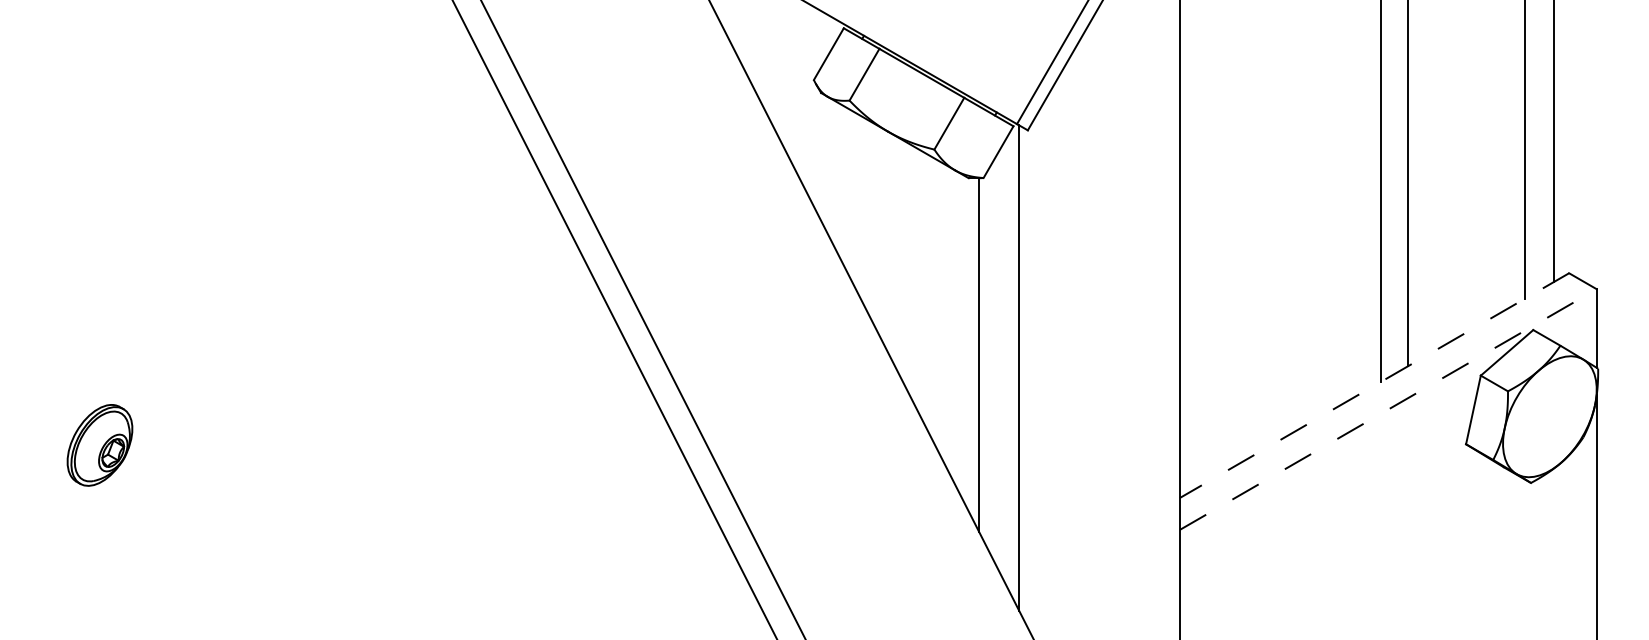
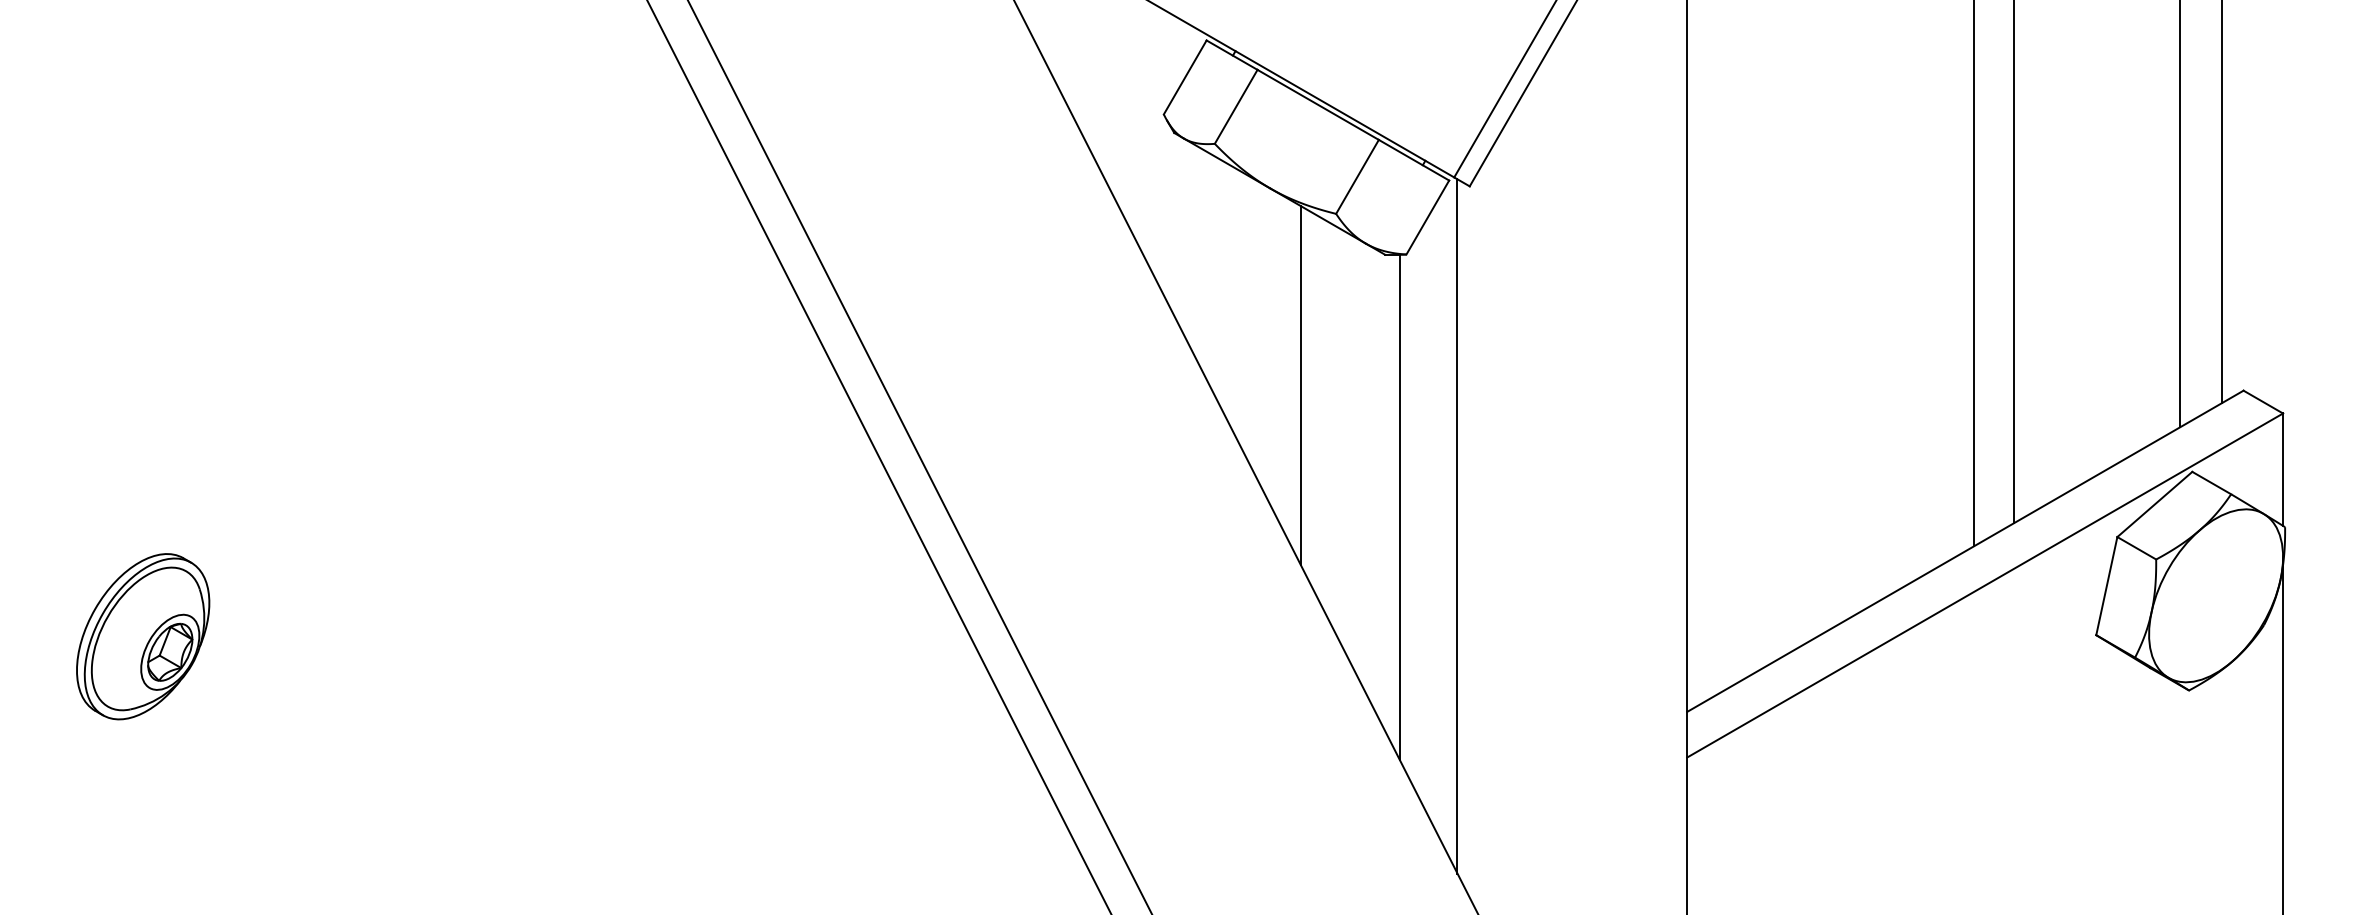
line: (909, 269) -> (1300, 385), added
line: (1374, 385) -> (1965, 551), dashed -> solid
line: (1388, 409) -> (1985, 585), dashed -> solid
part: (99, 445) -> (142, 636), size x1.43

